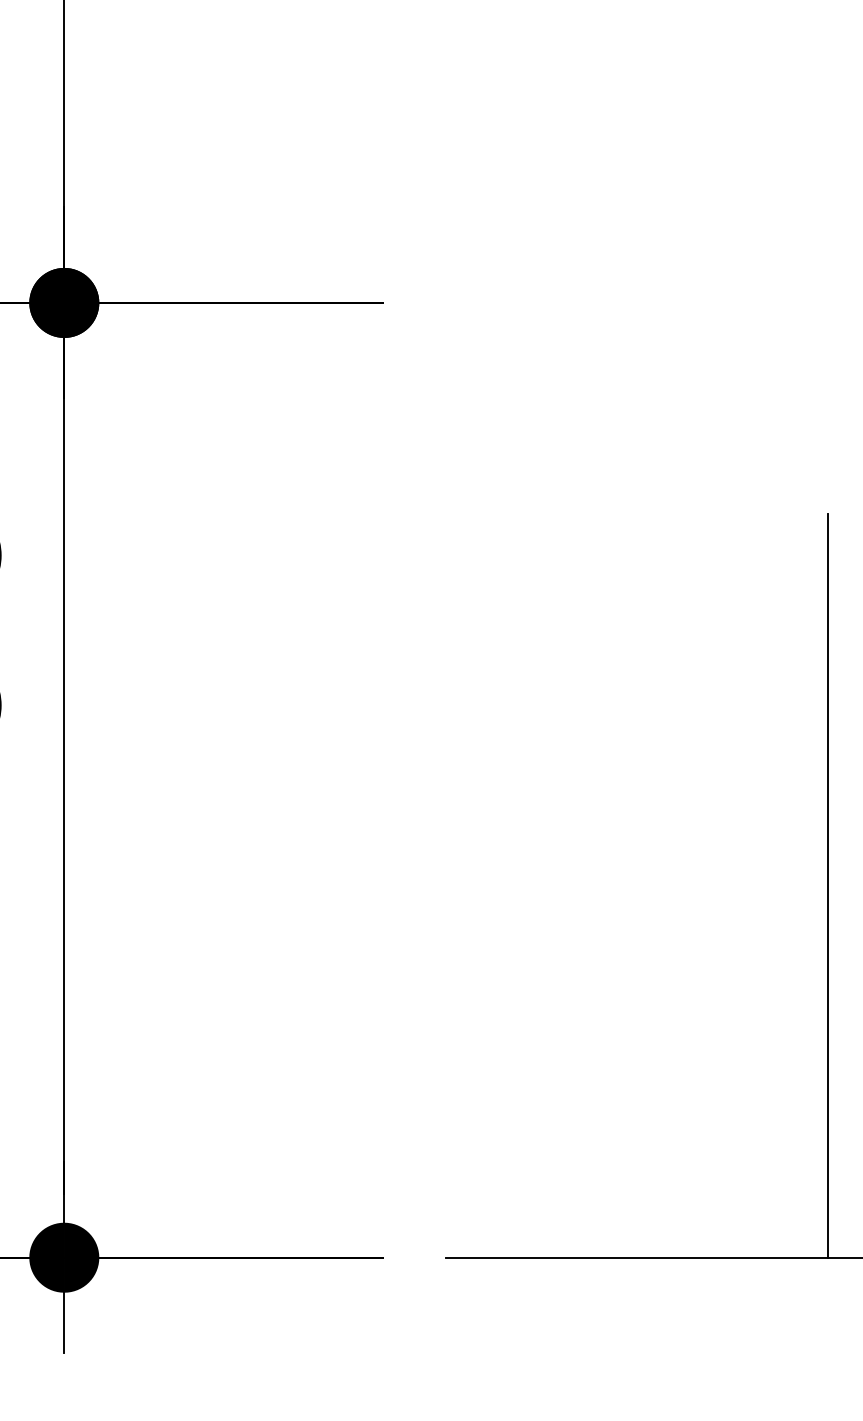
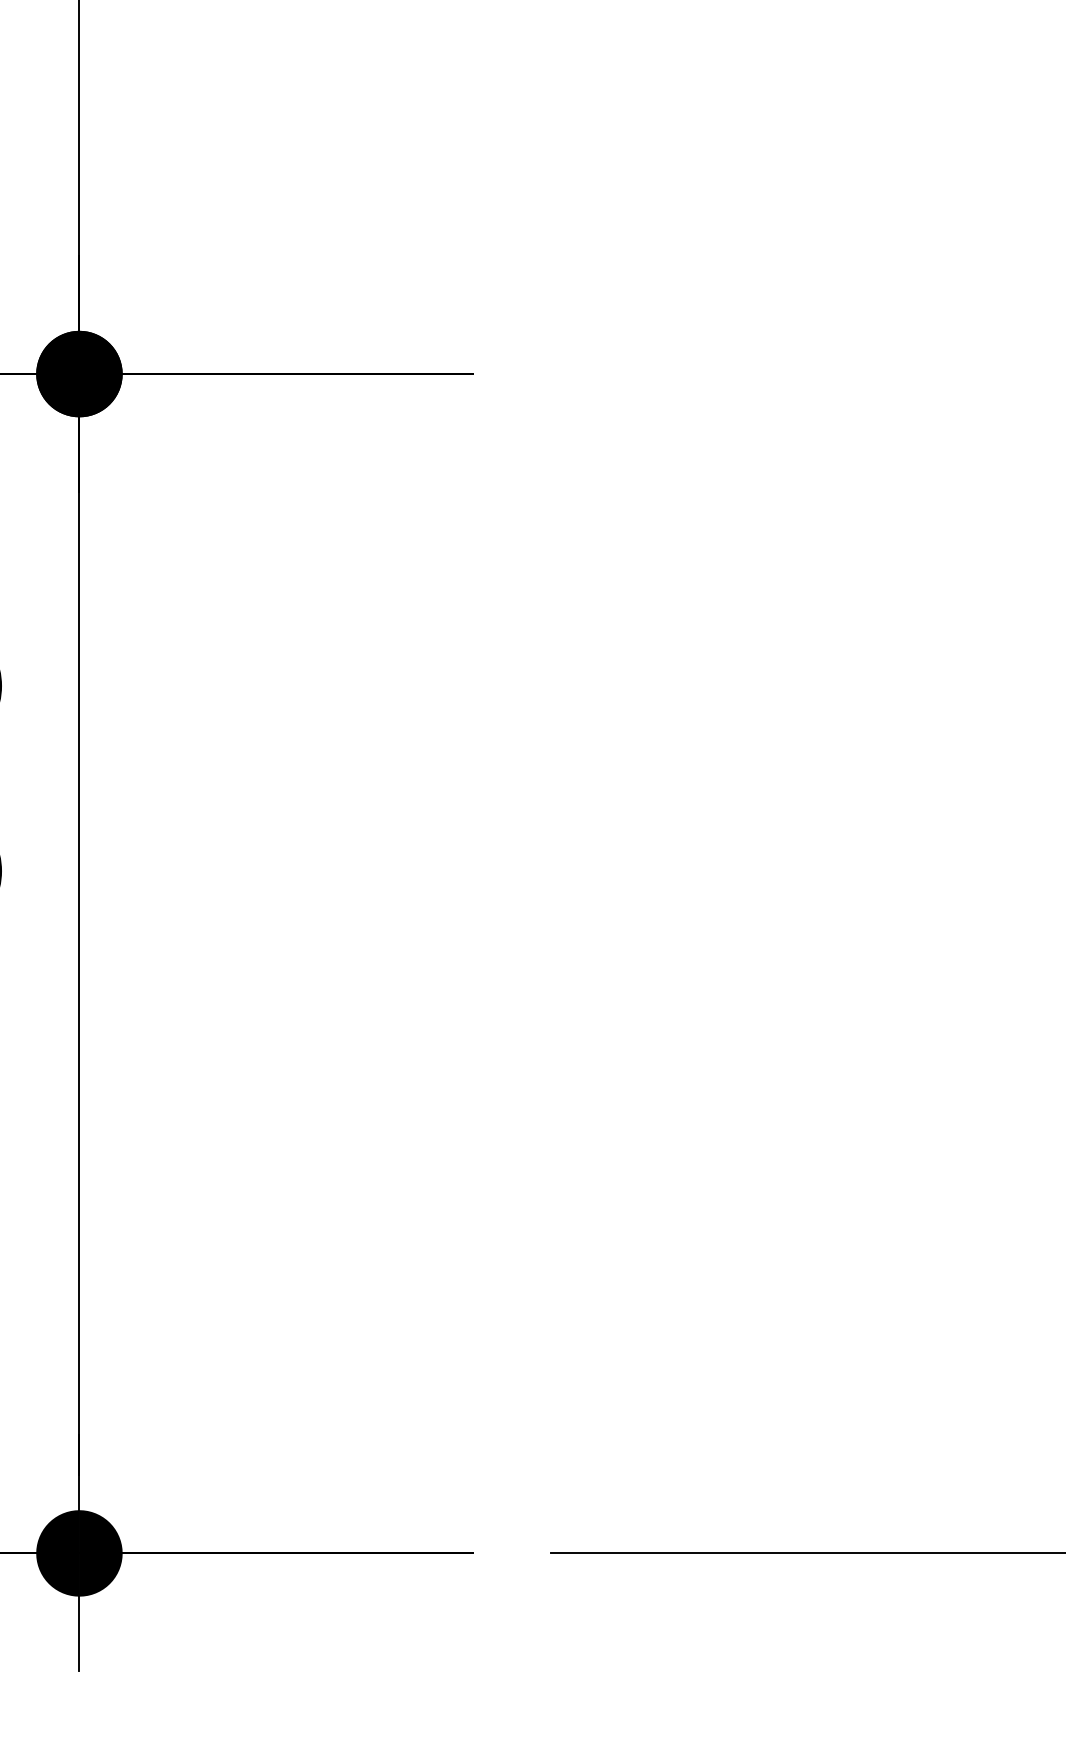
line: (828, 885) -> (1023, 1093), removed

